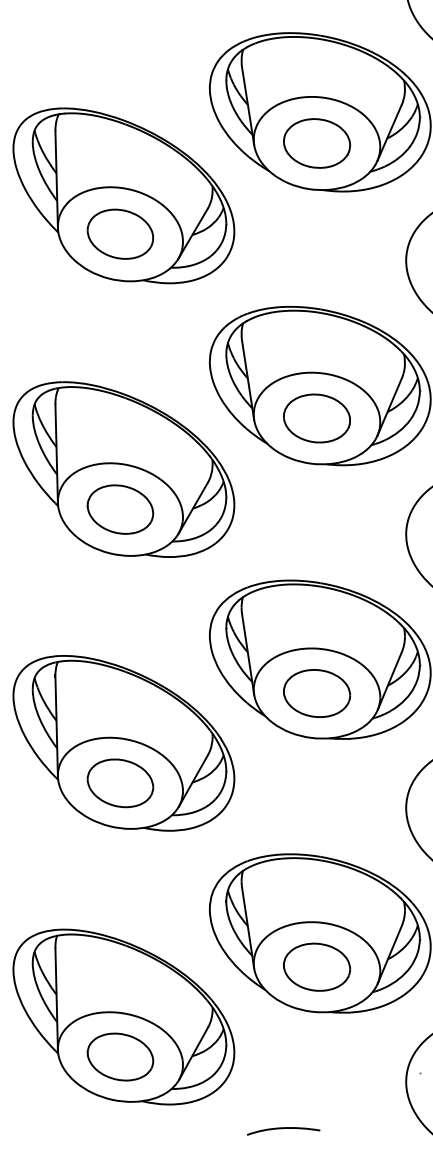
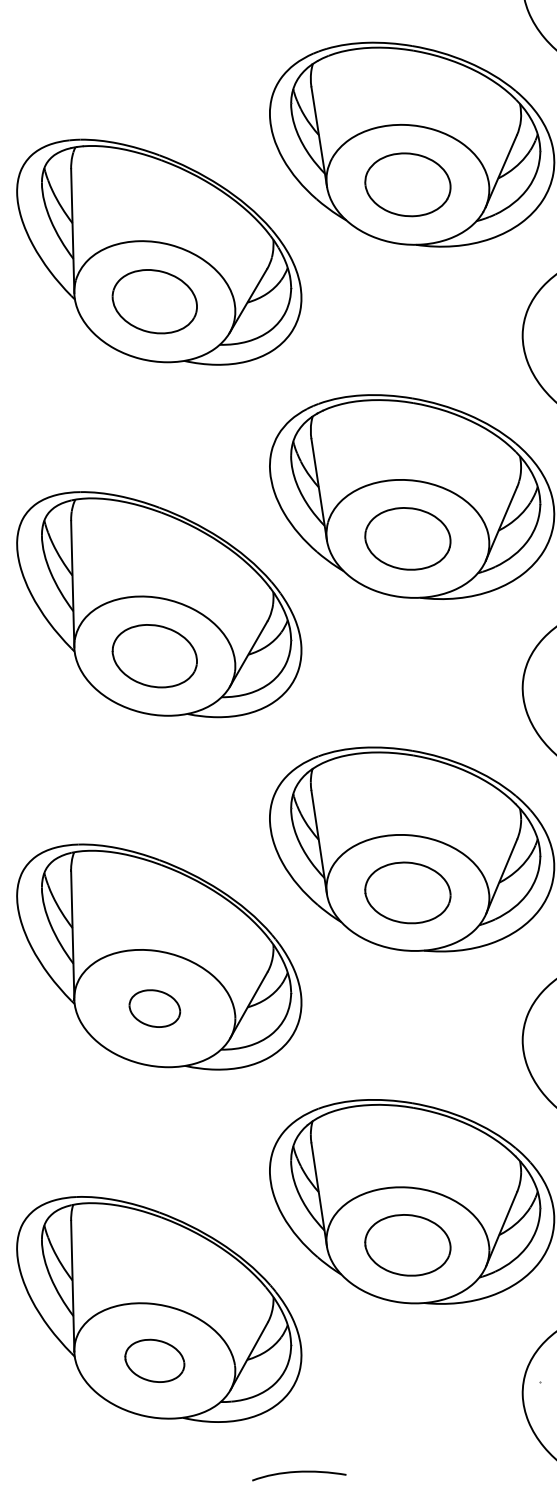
part: (120, 783) -> (154, 1008), size x0.6
part: (120, 1056) -> (154, 1360), size x0.7
curve: (282, 1129) -> (297, 1473), moved

